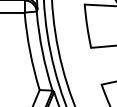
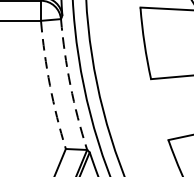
arc: (30, 51) -> (50, 85), solid -> dashed
arc: (42, 51) -> (70, 85), solid -> dashed

